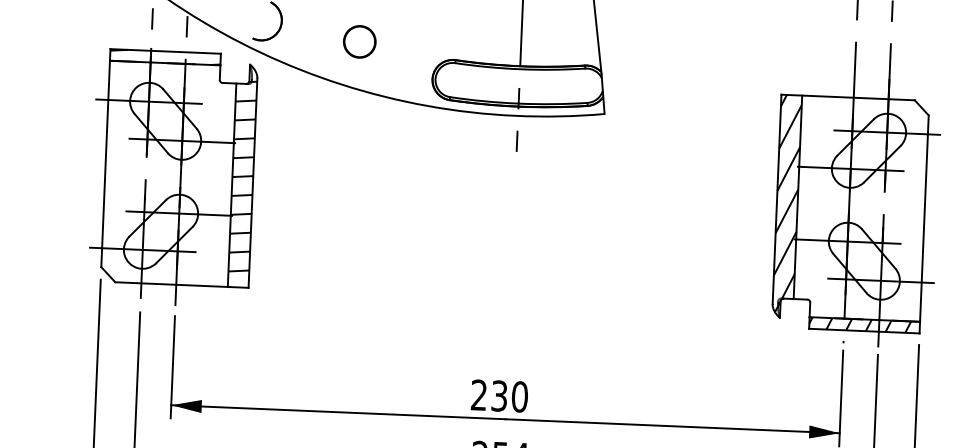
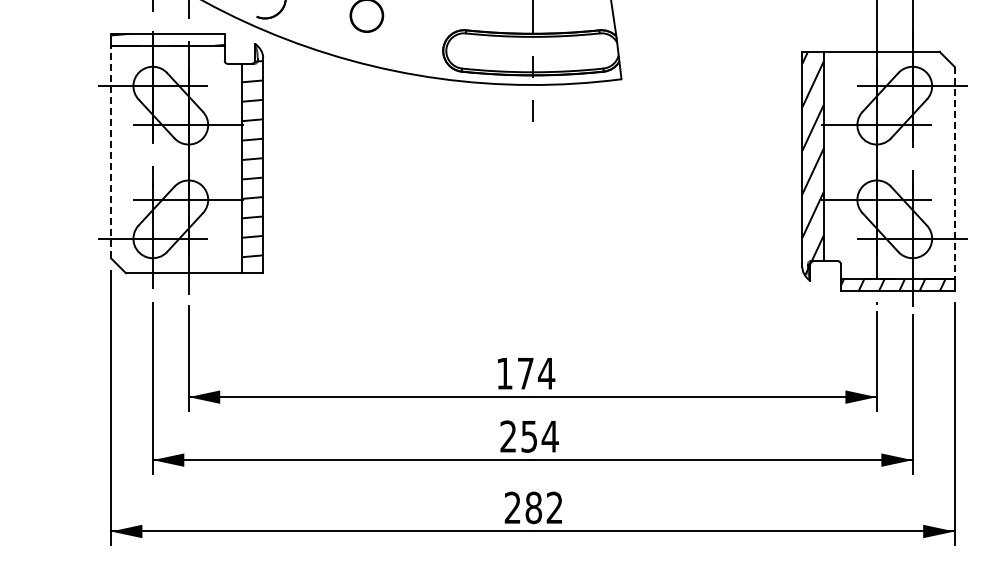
line: (106, 163) -> (111, 151), solid -> dashed
line: (924, 219) -> (954, 173), solid -> dashed
text: (499, 395) -> (525, 373), 230 -> 174

